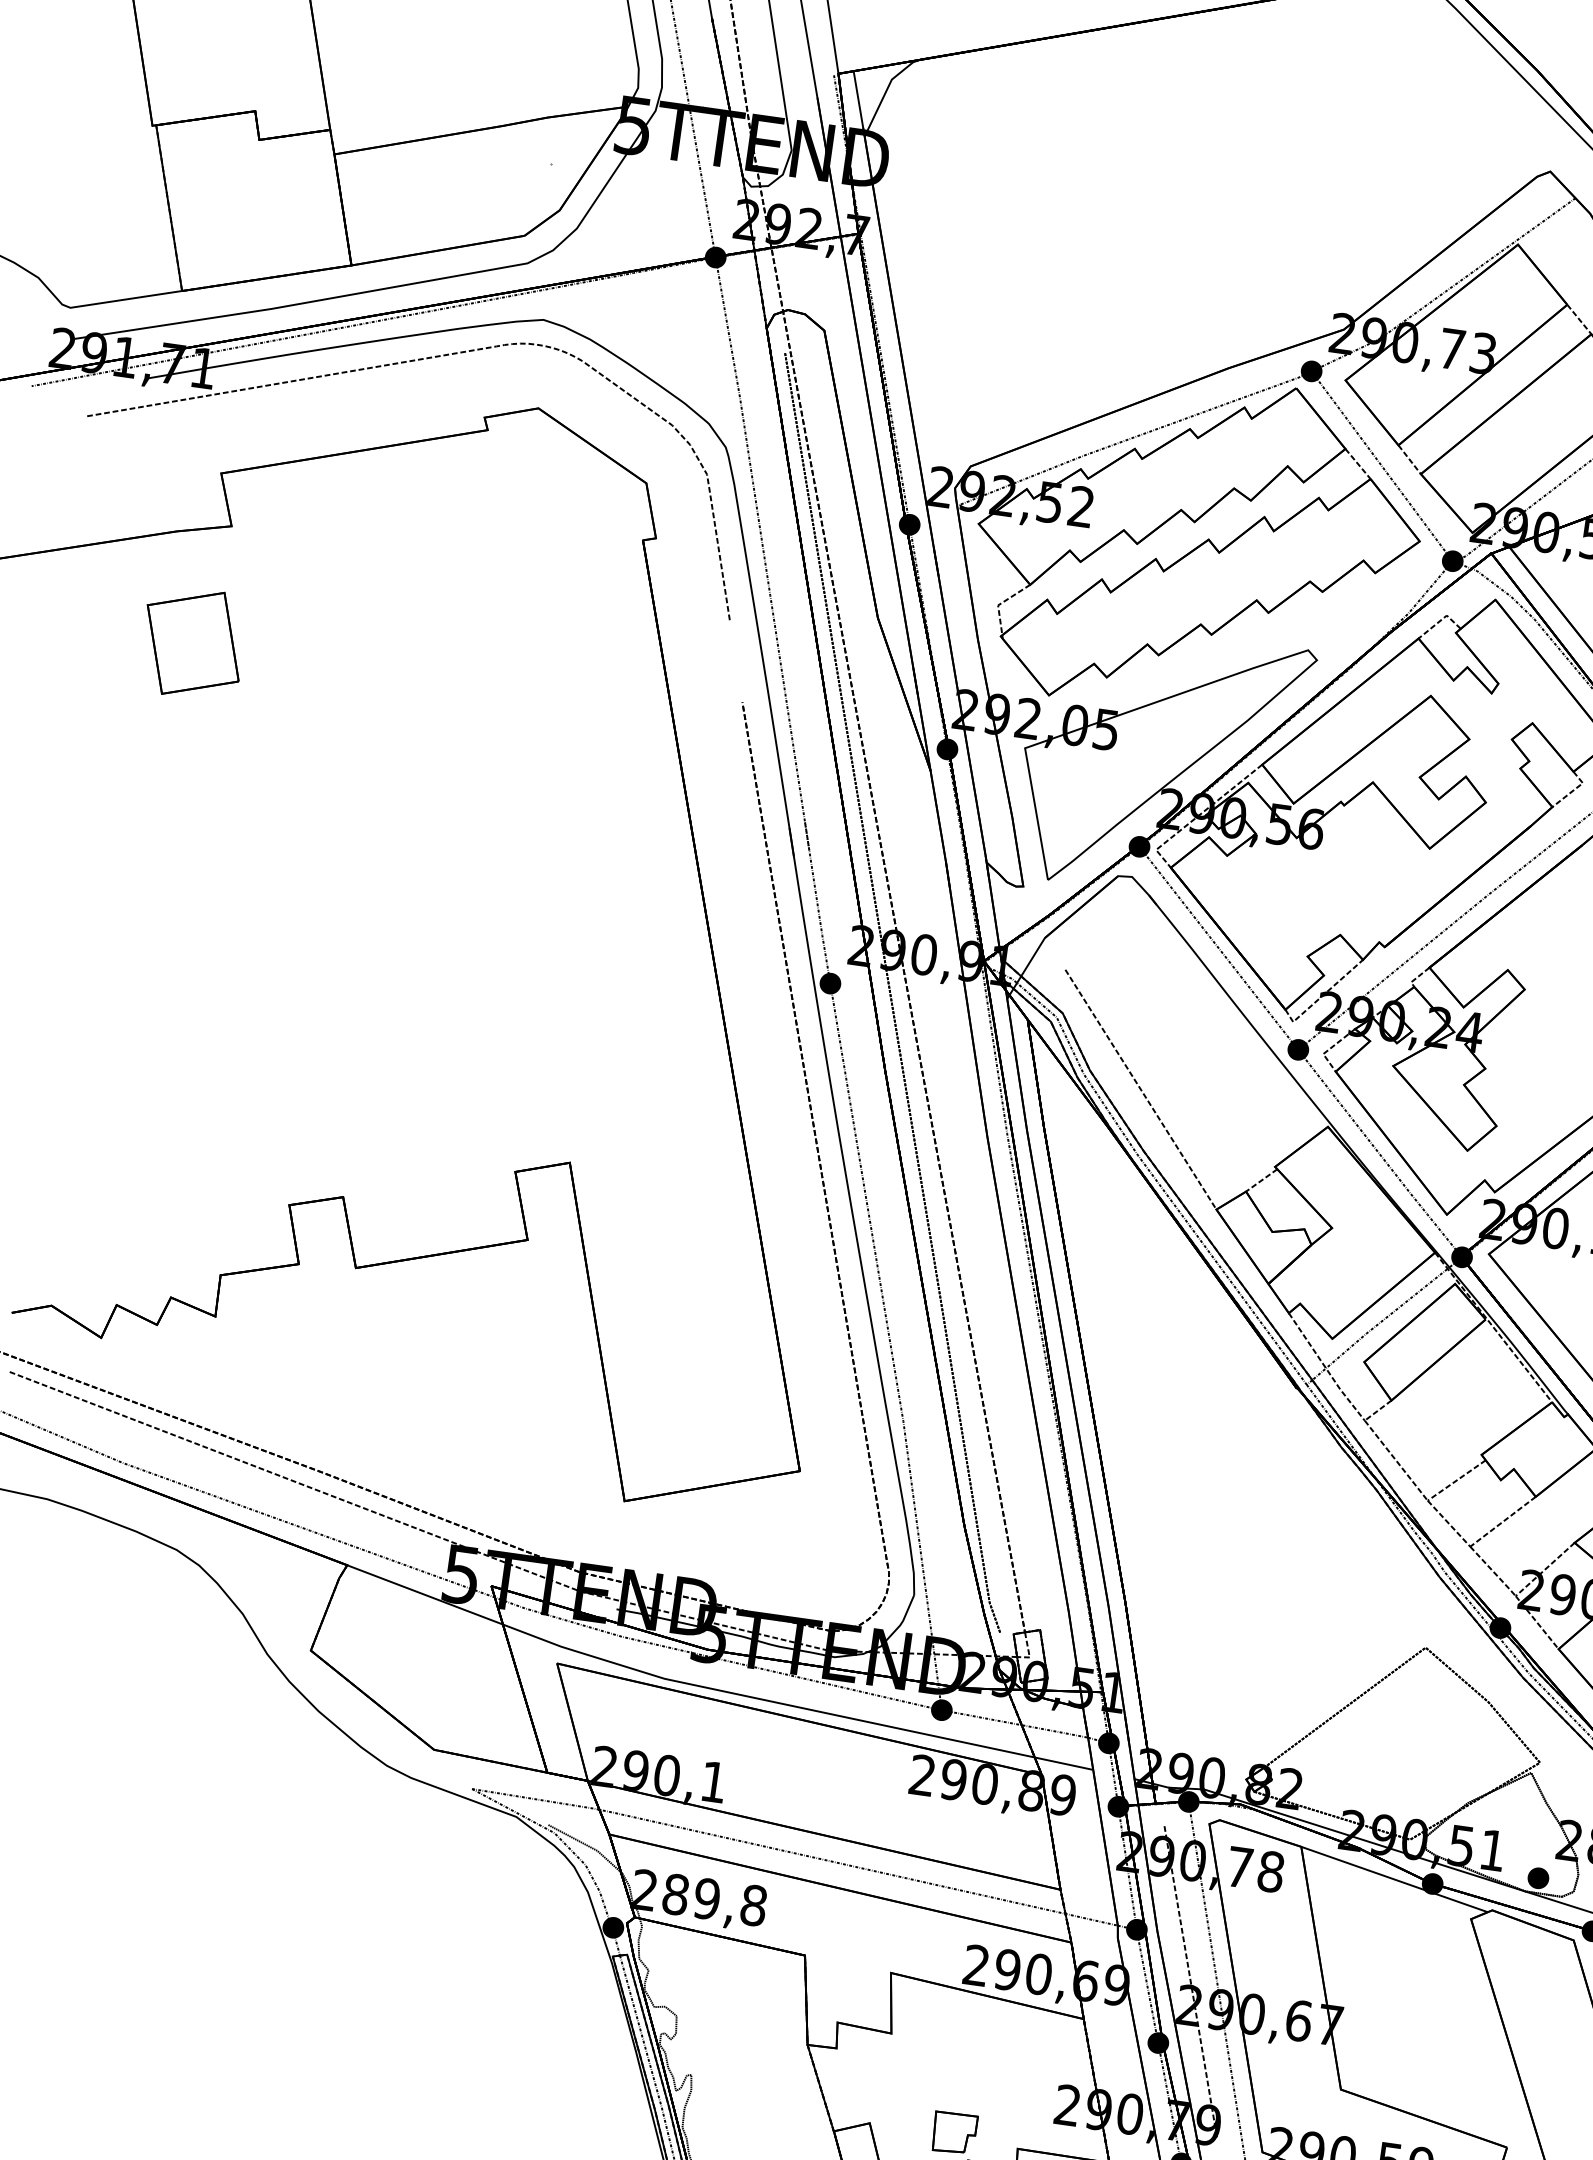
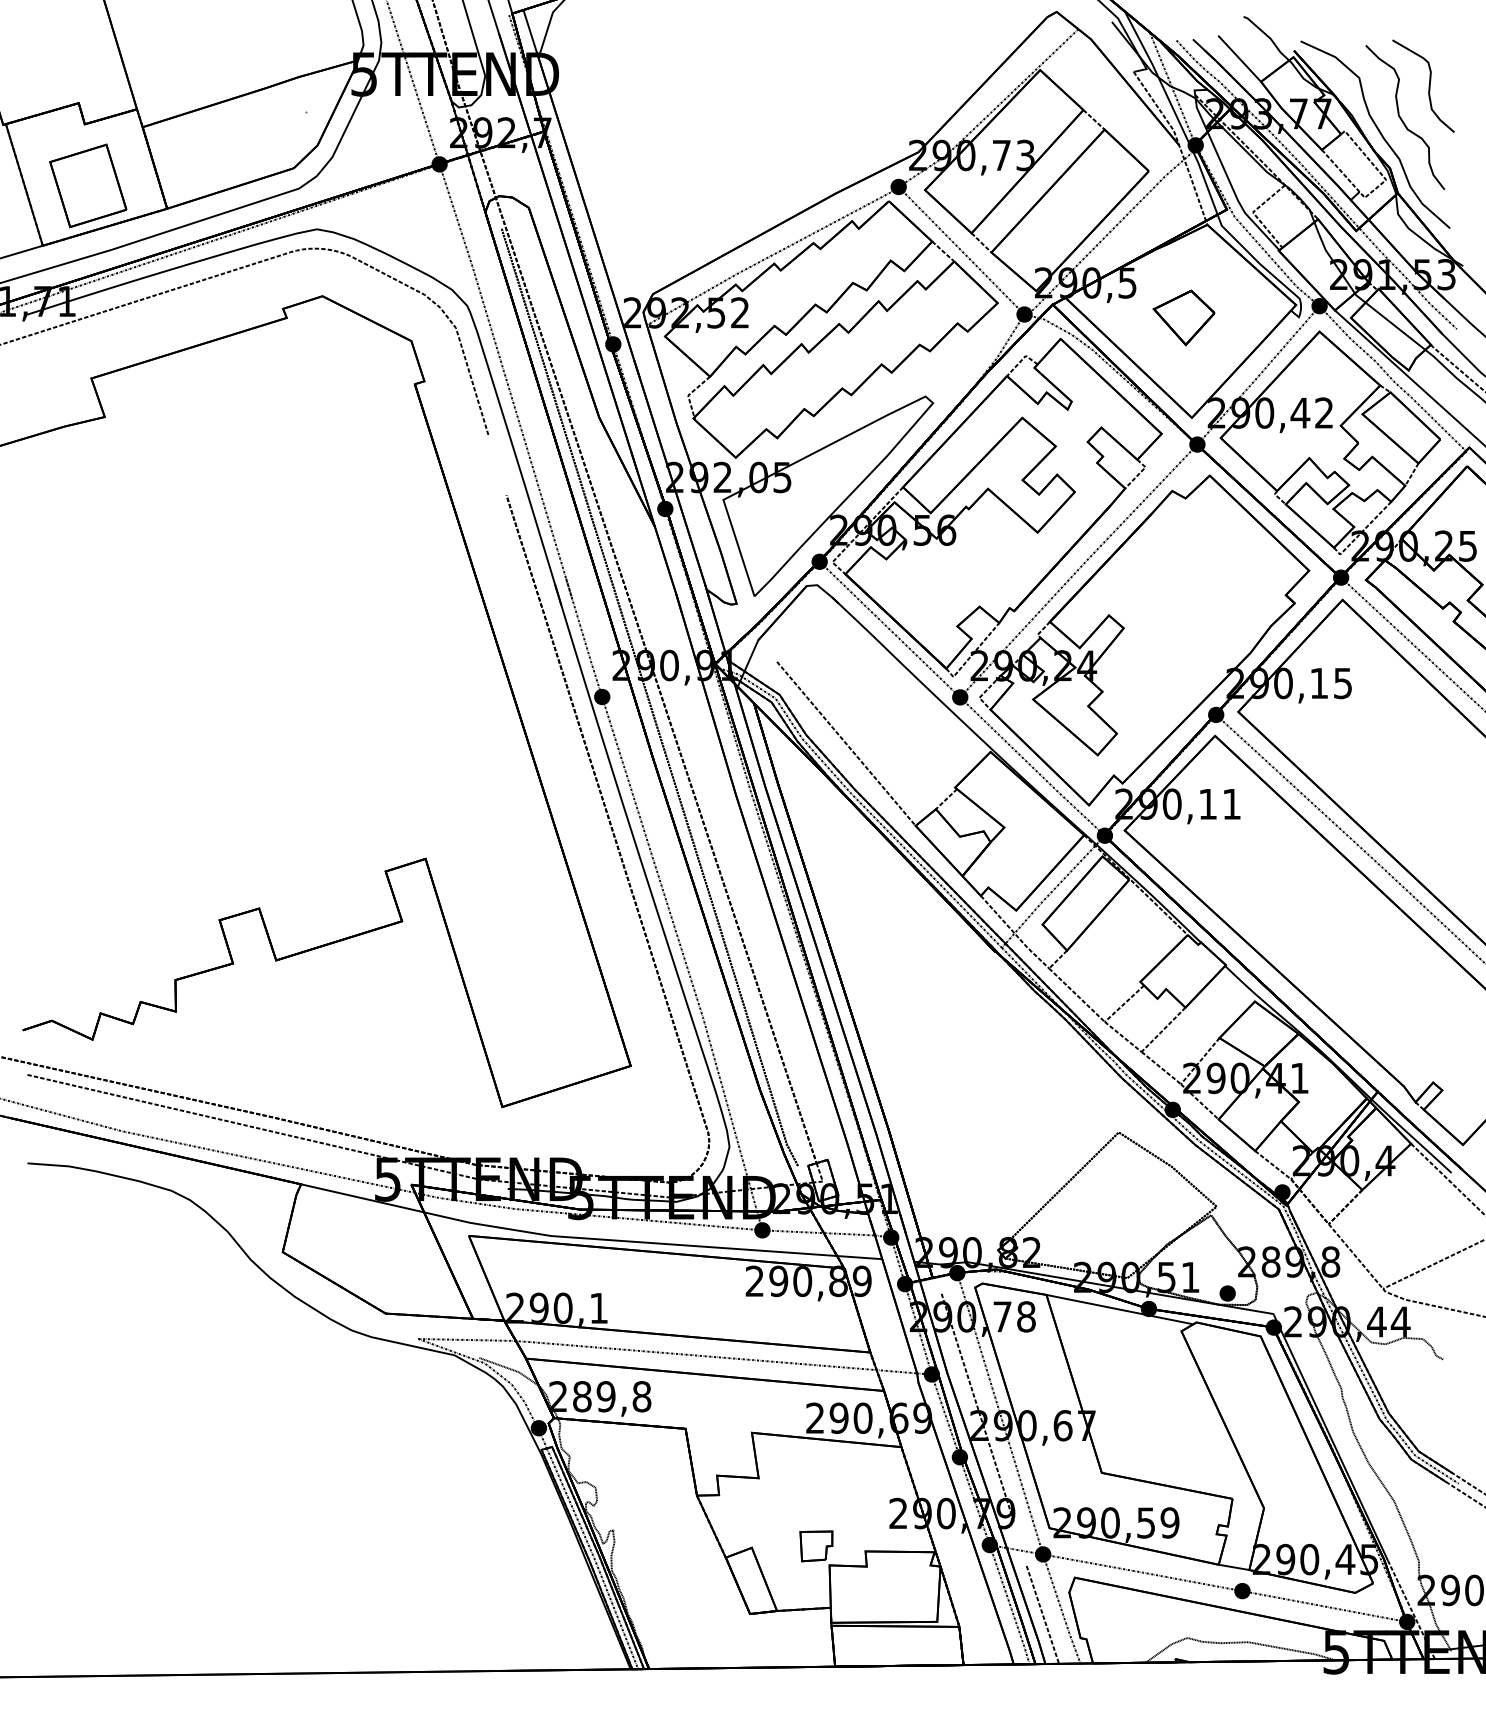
part: (193, 642) -> (88, 185), moved

